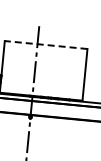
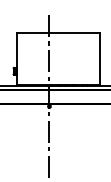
line: (46, 45) -> (58, 33), dashed -> solid

